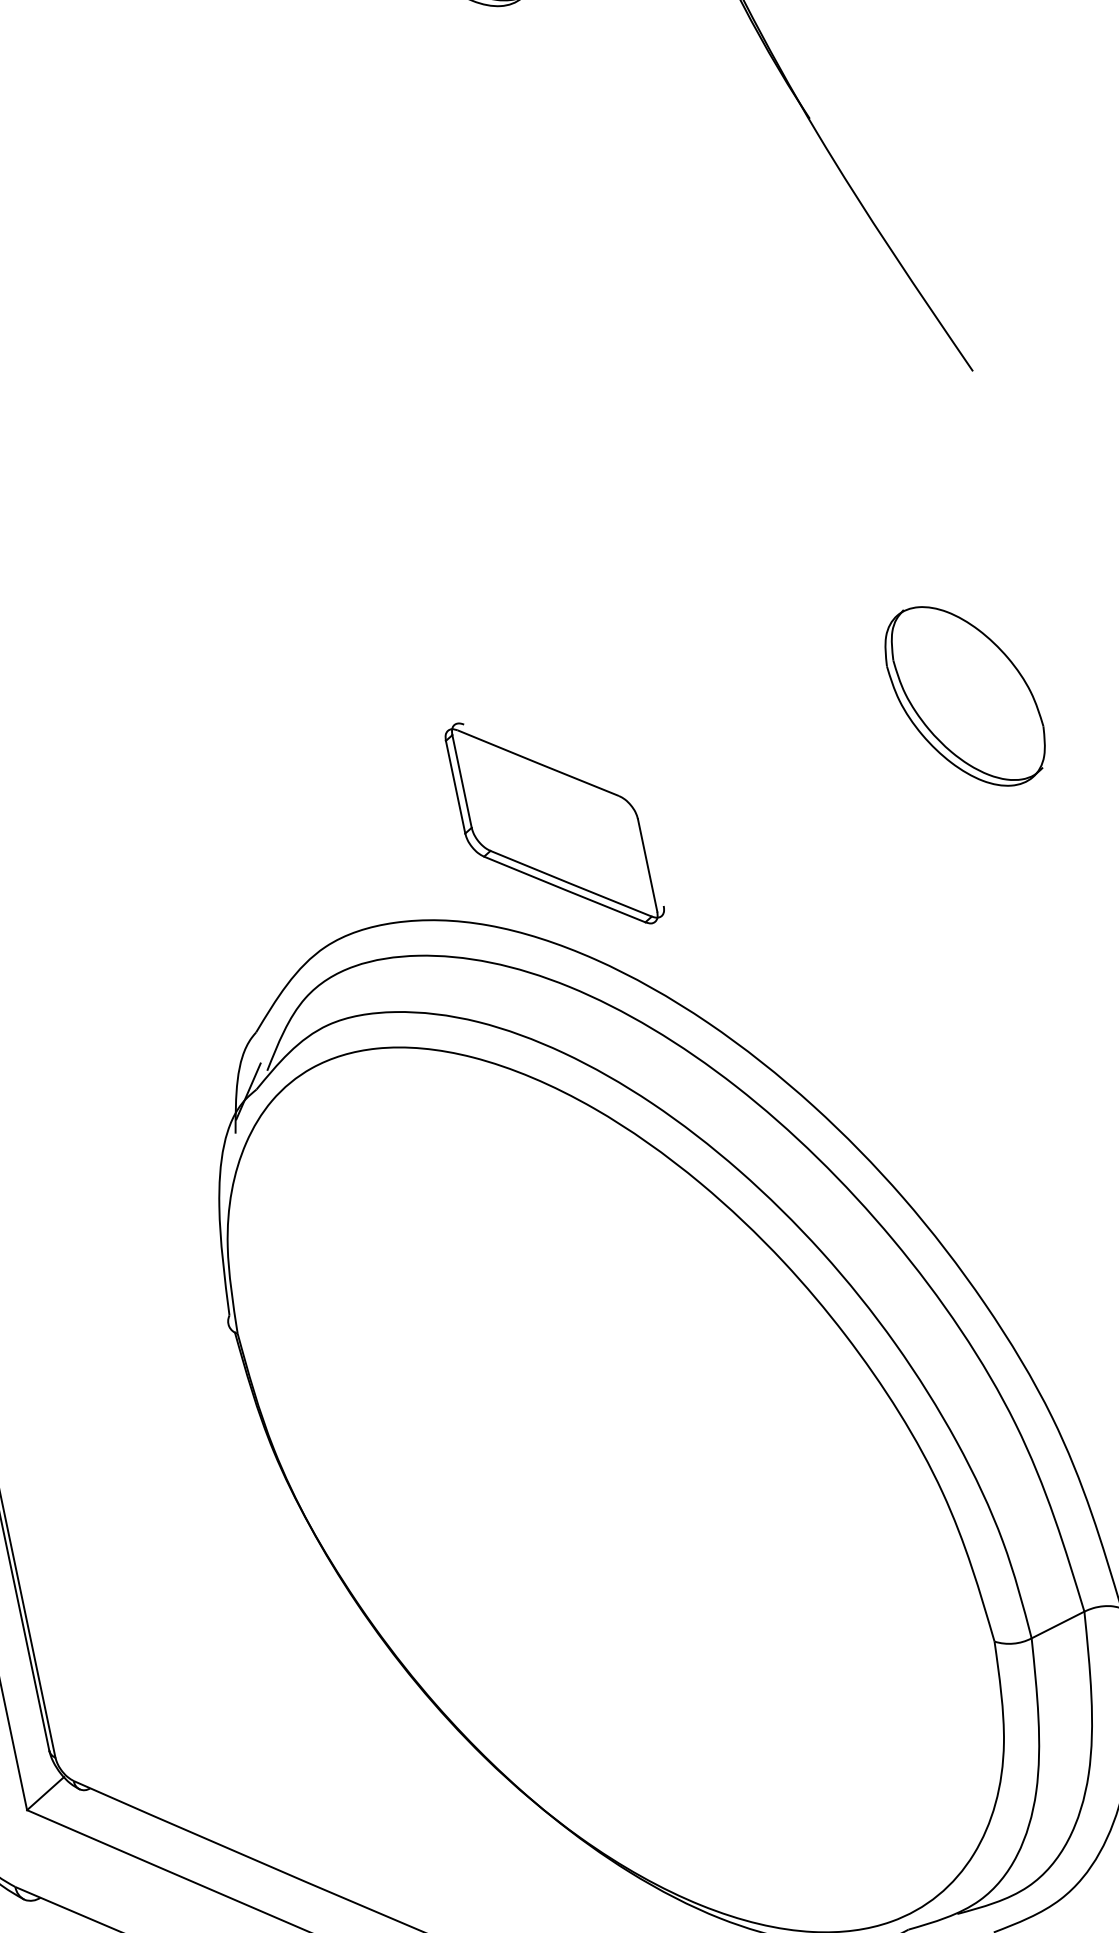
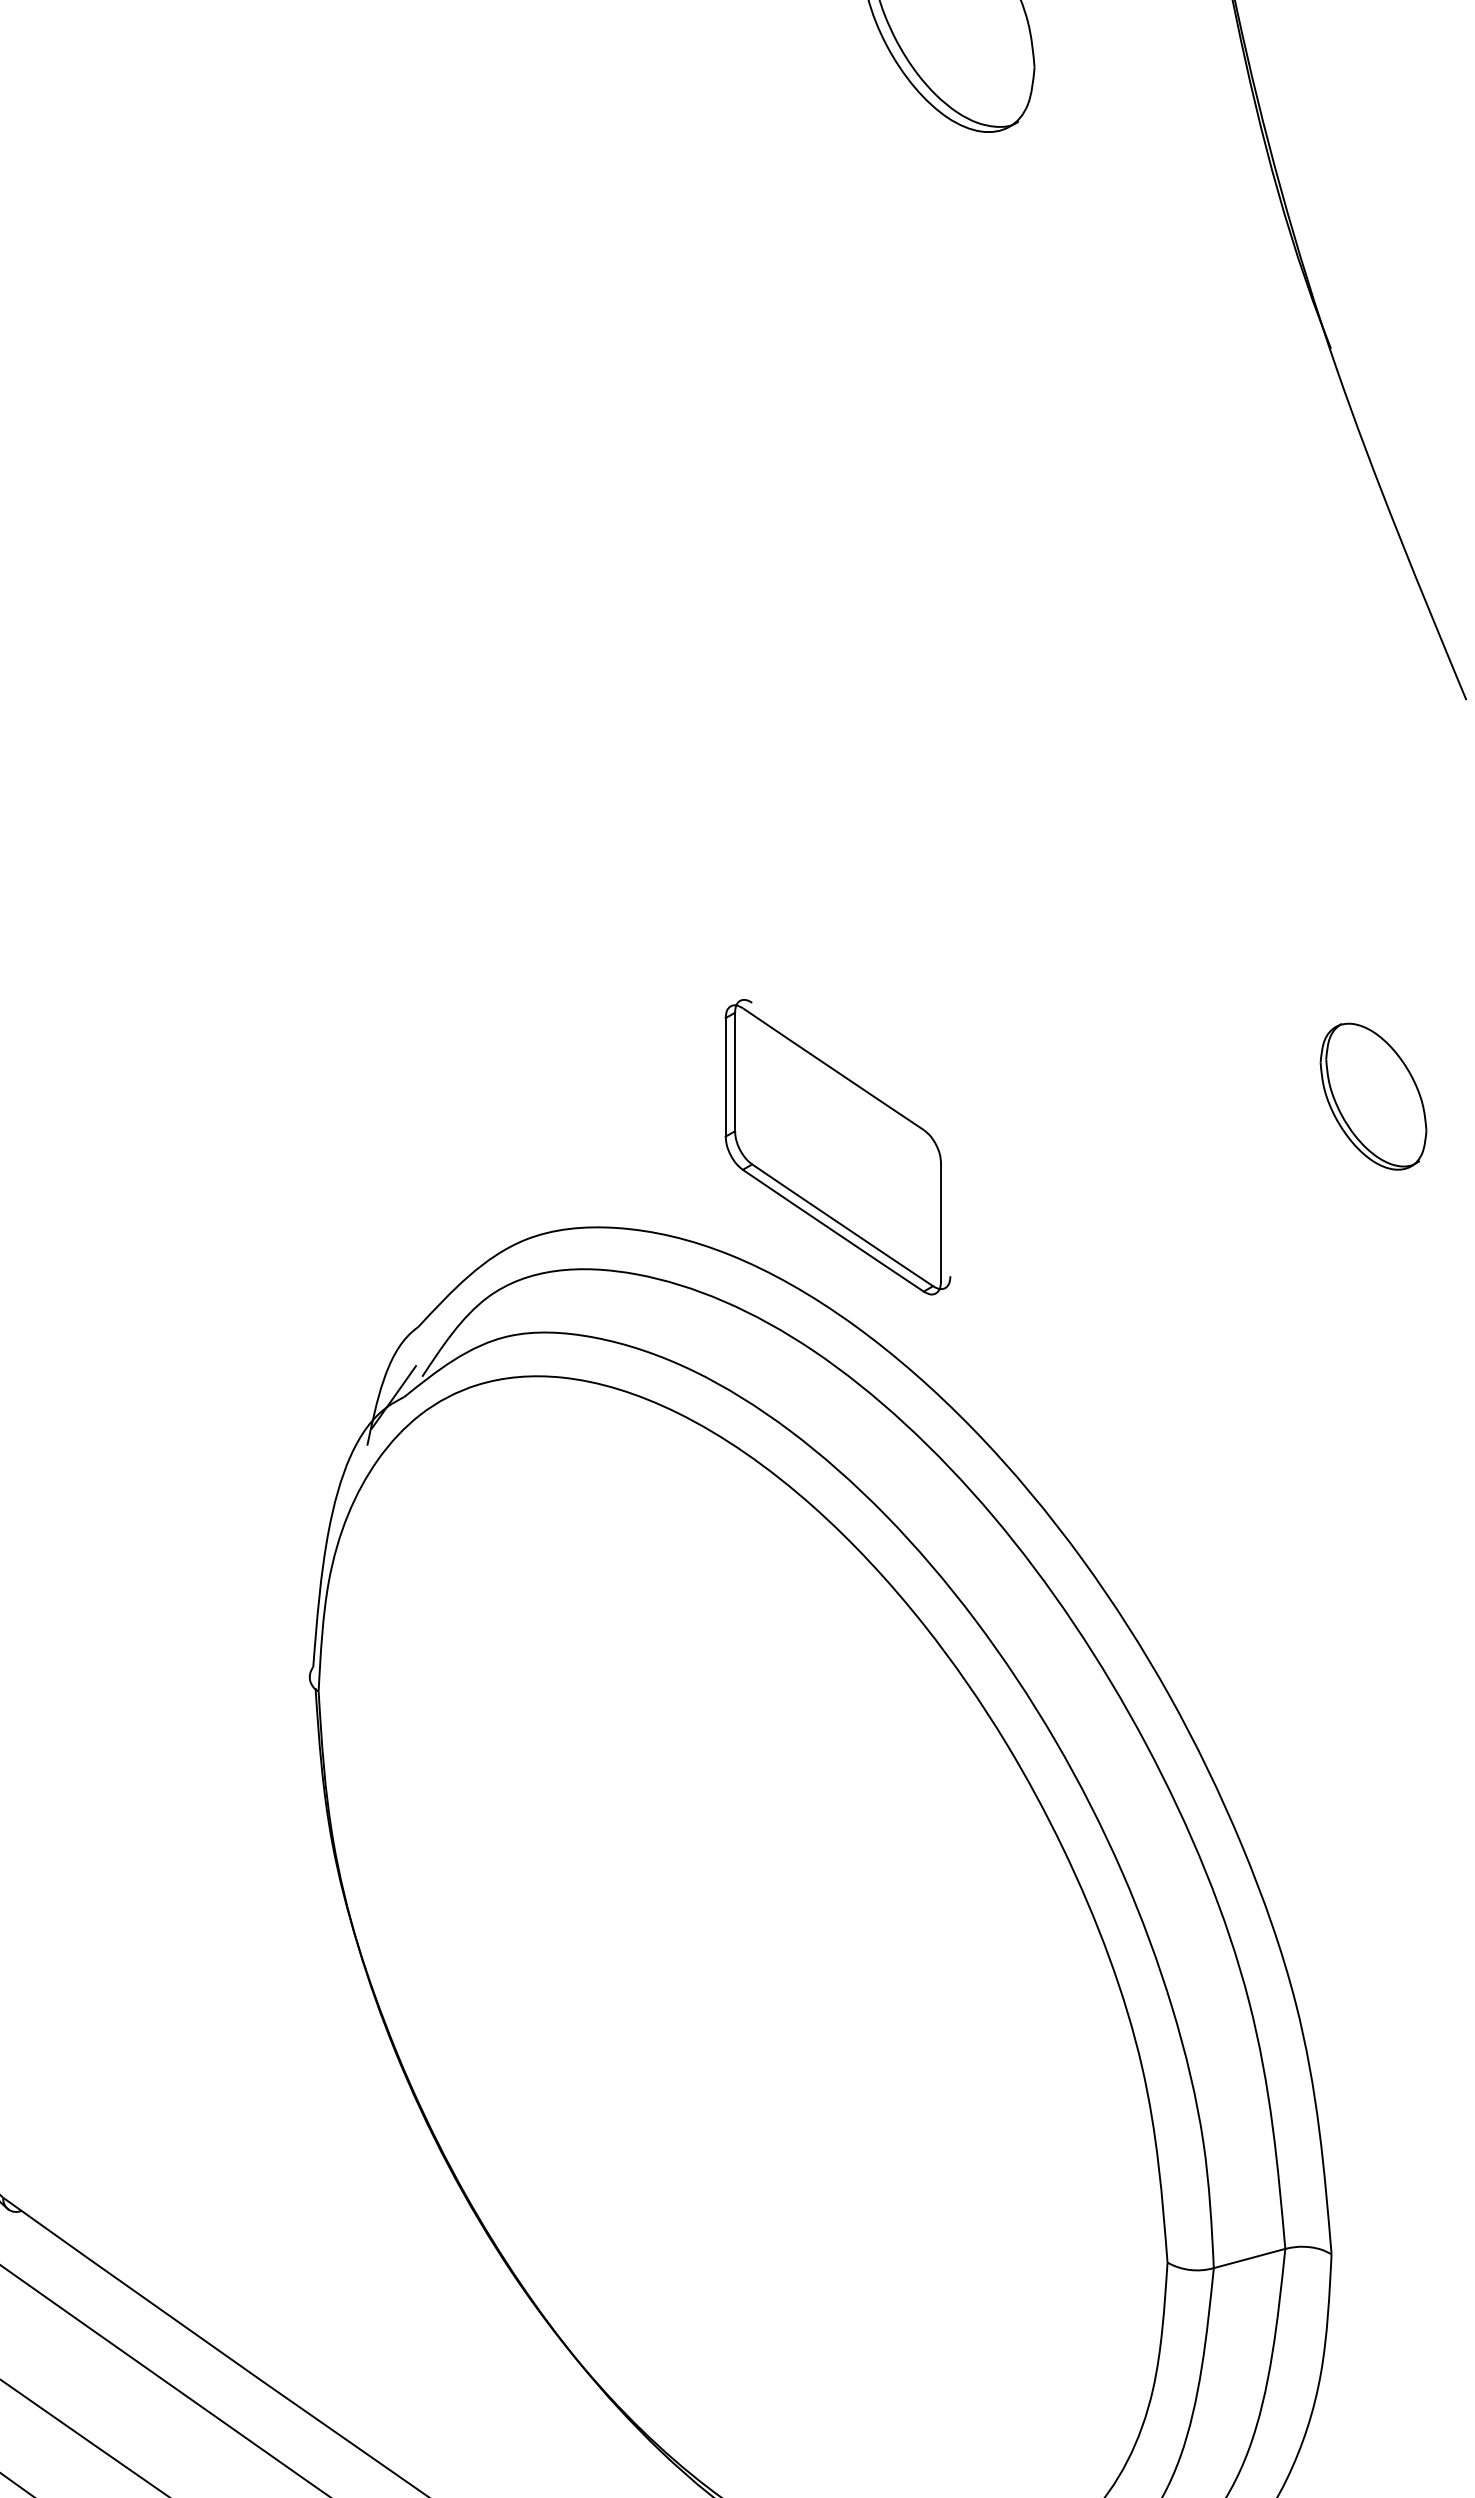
part: (965, 696) -> (1373, 1096), size x0.6

